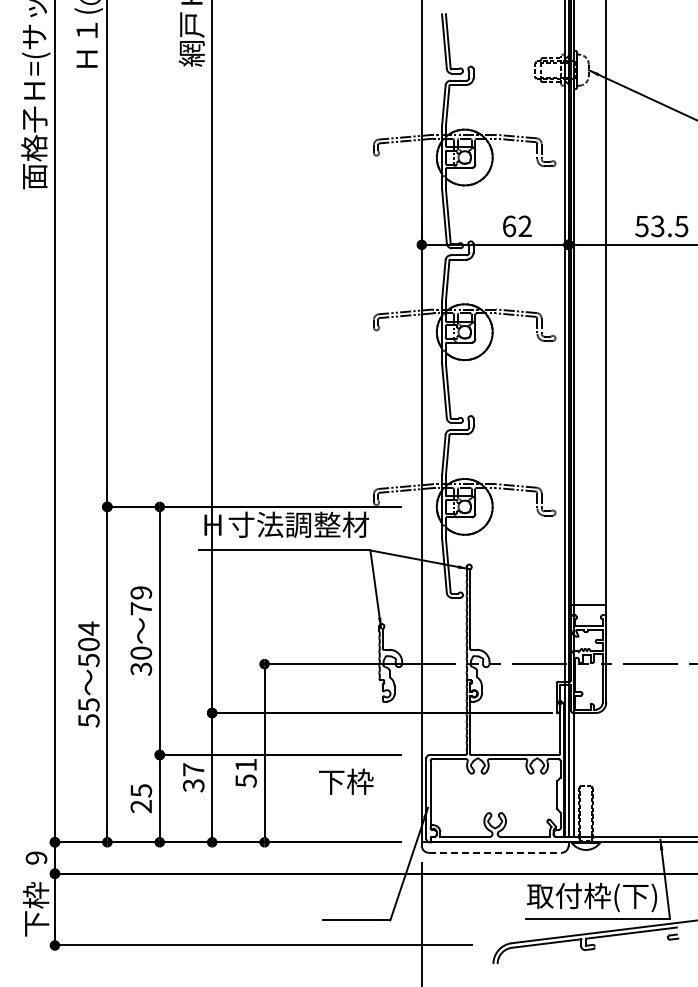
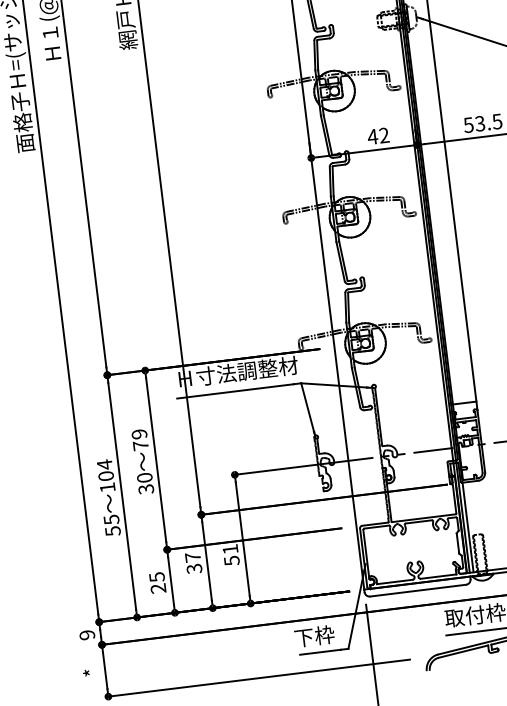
text: (509, 226) -> (372, 136), 62 -> 42
text: (88, 660) -> (107, 487), 504 -> 104
text: (346, 781) -> (314, 636), moved
line: (495, 852) -> (418, 590), dashed -> solid
text: (36, 909) -> (91, 672), 下枠 -> *

